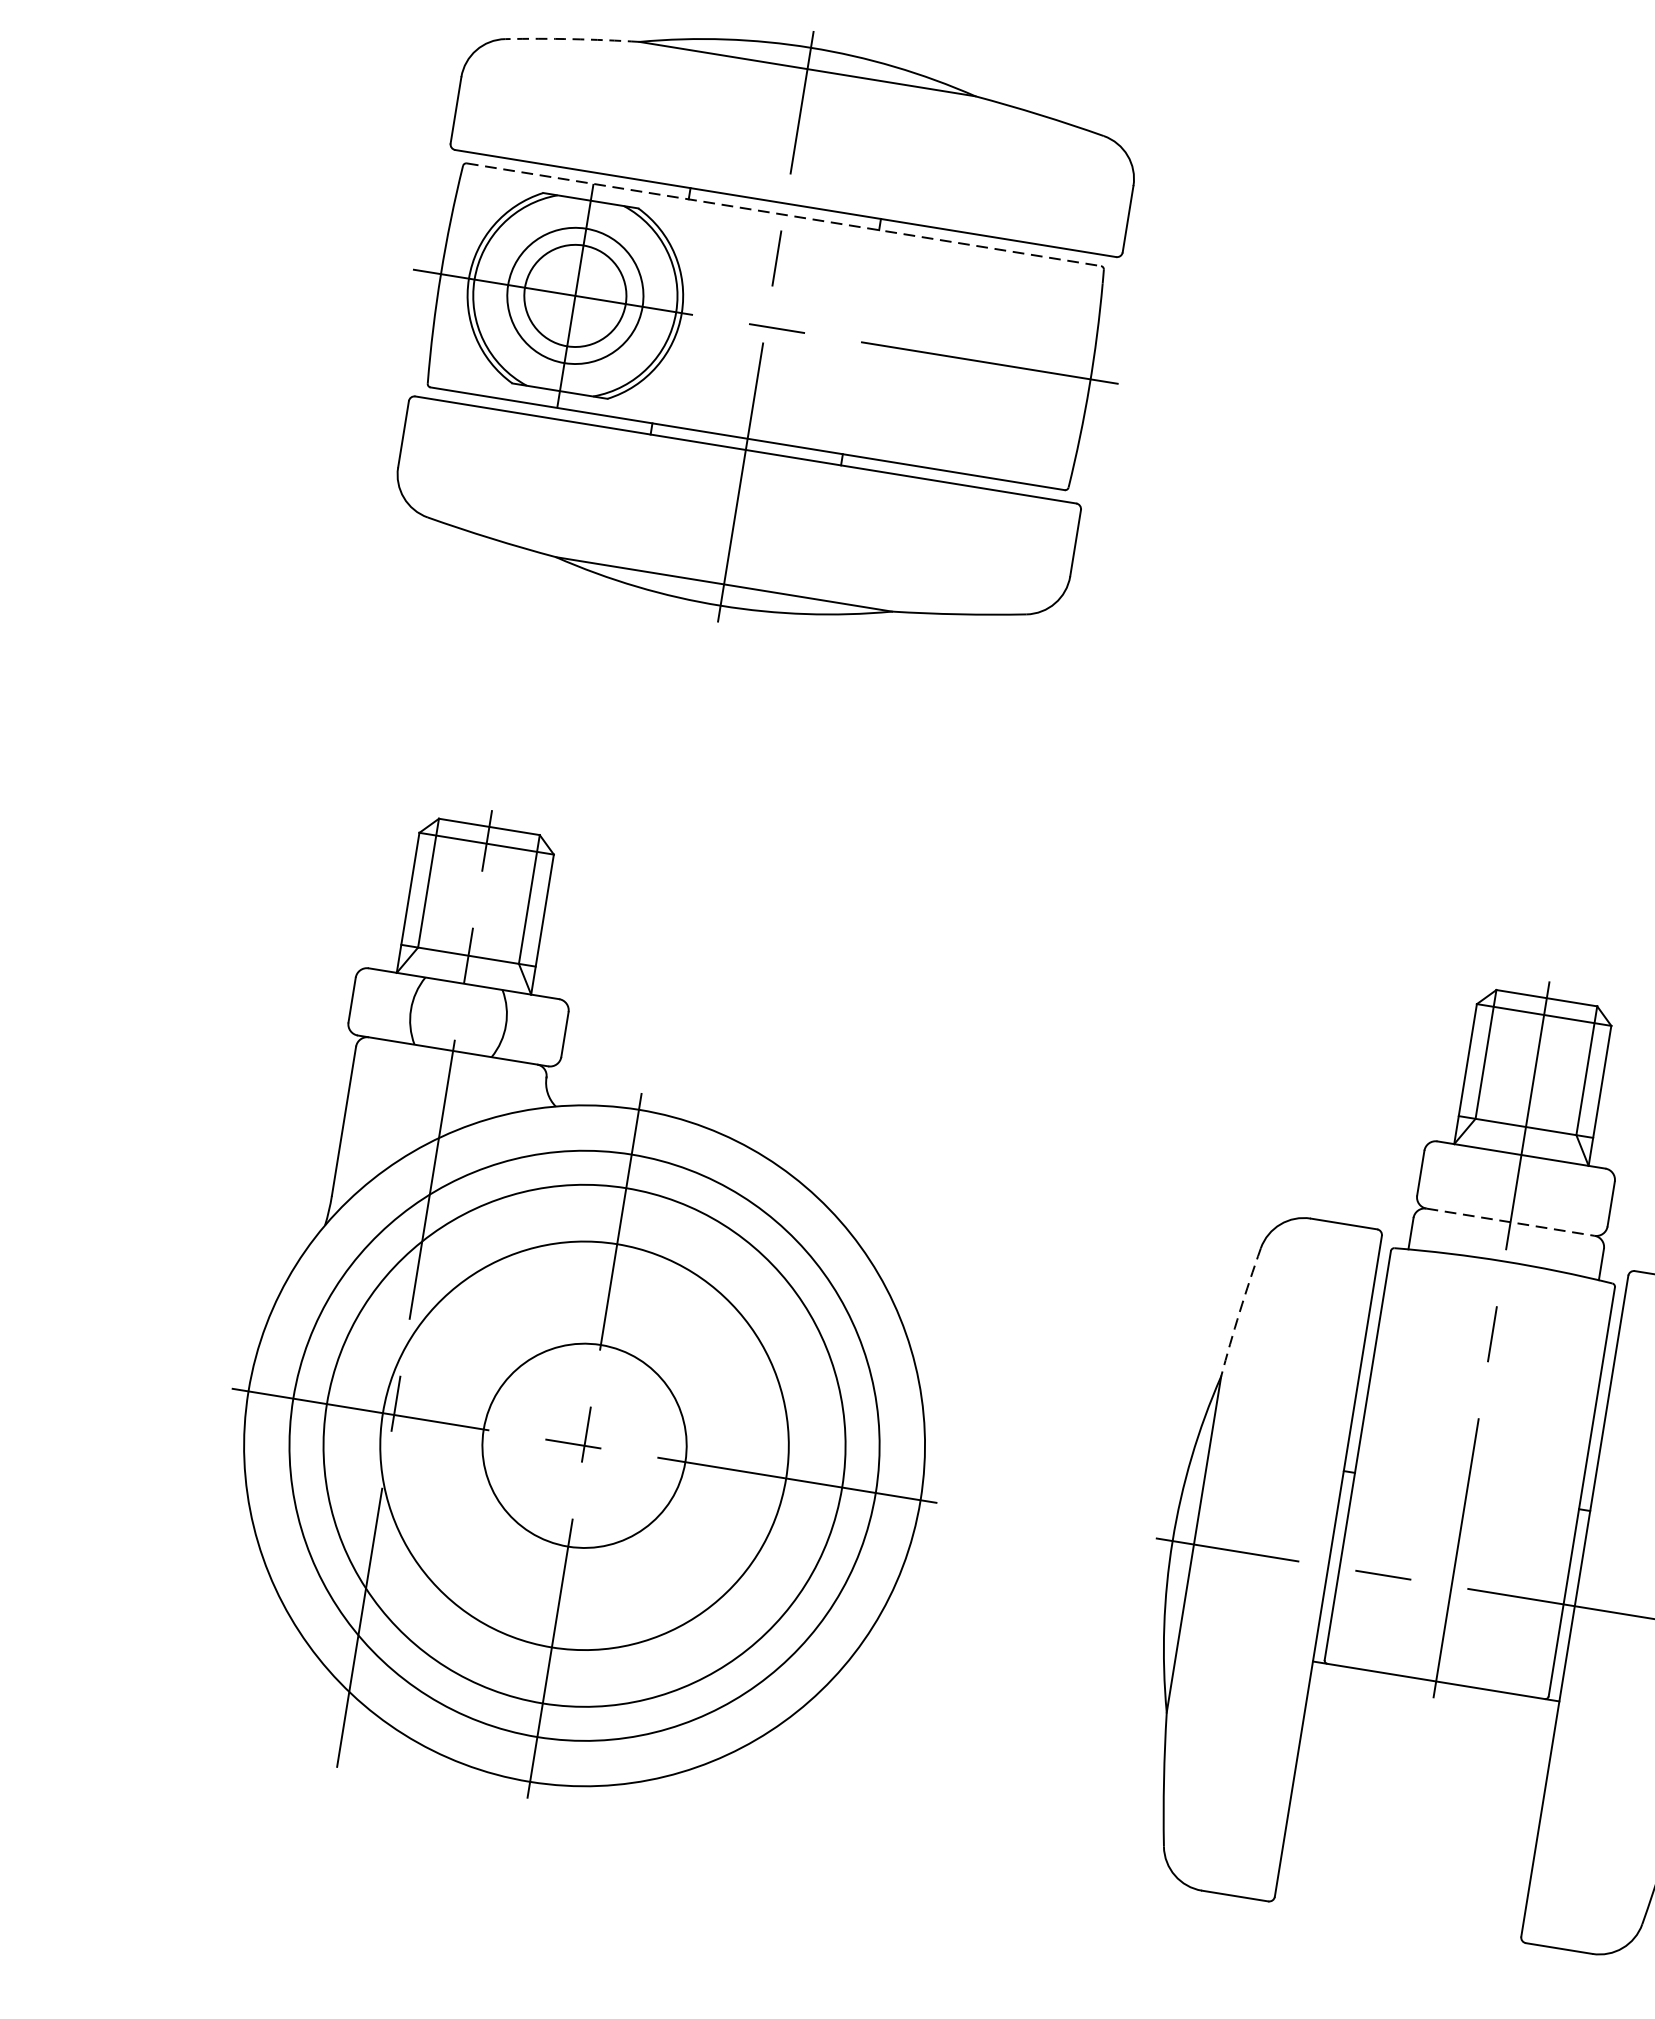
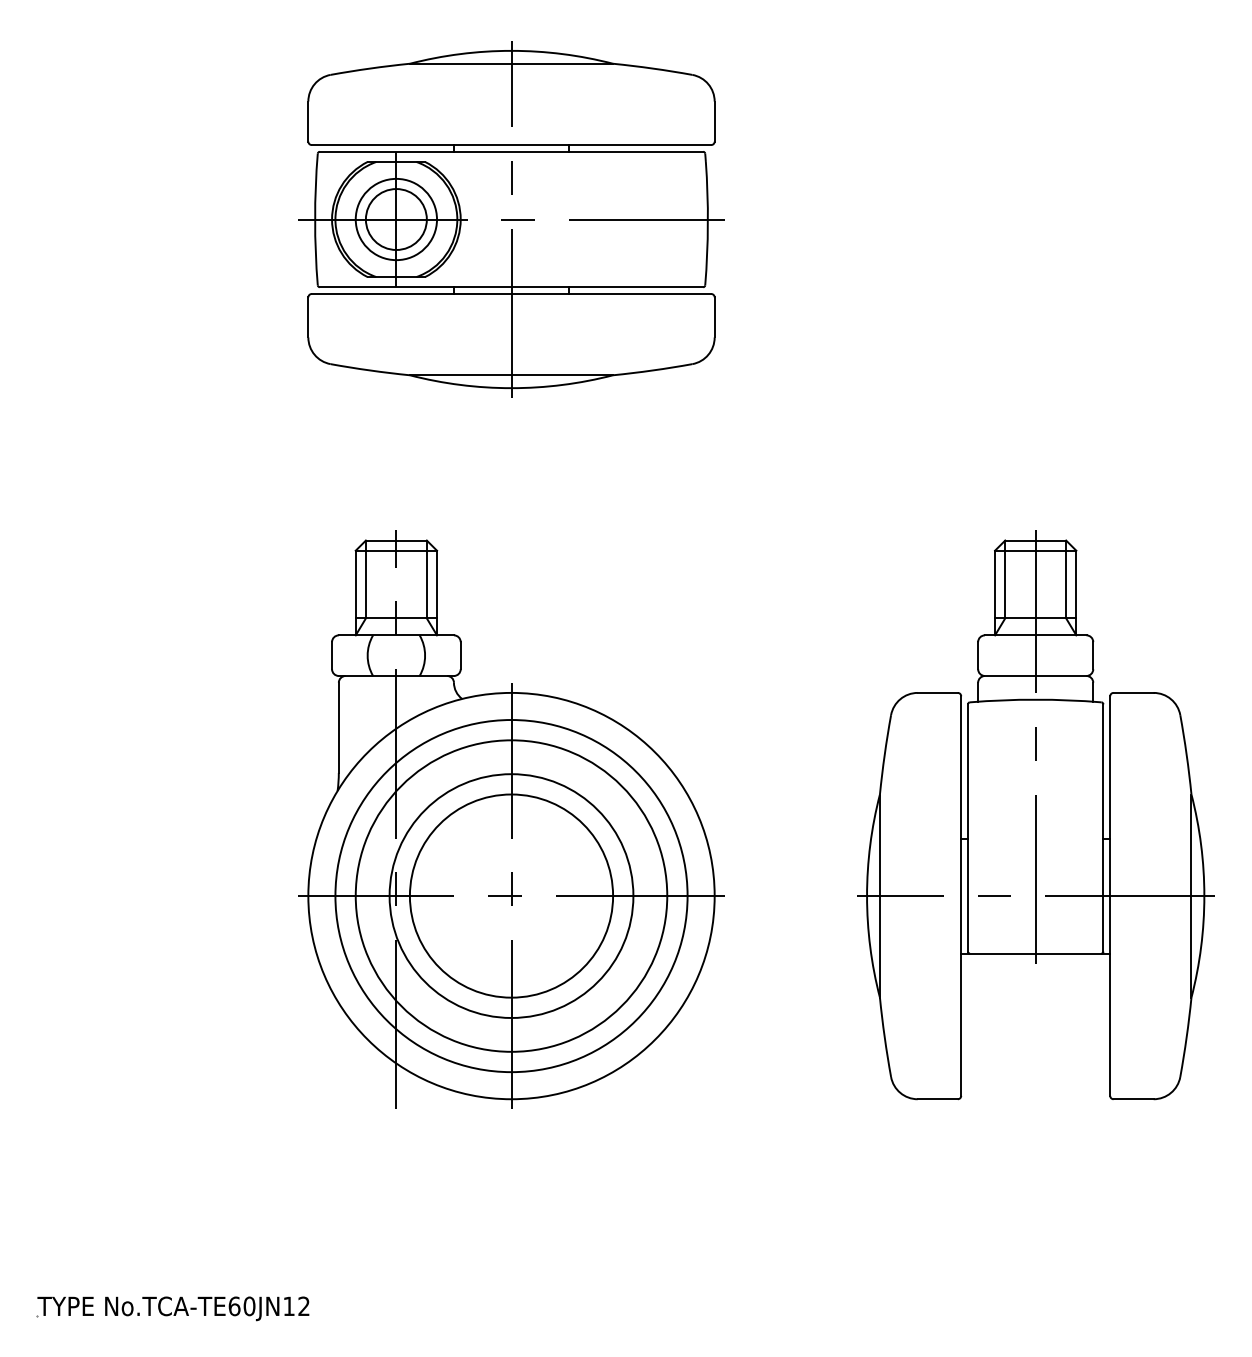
arc: (573, 39) -> (370, 68), dashed -> solid
line: (784, 214) -> (511, 151), dashed -> solid
line: (1510, 1221) -> (1035, 675), dashed -> solid
arc: (1239, 1311) -> (884, 754), dashed -> solid
circle: (584, 1444) -> (511, 895), size x1.67

